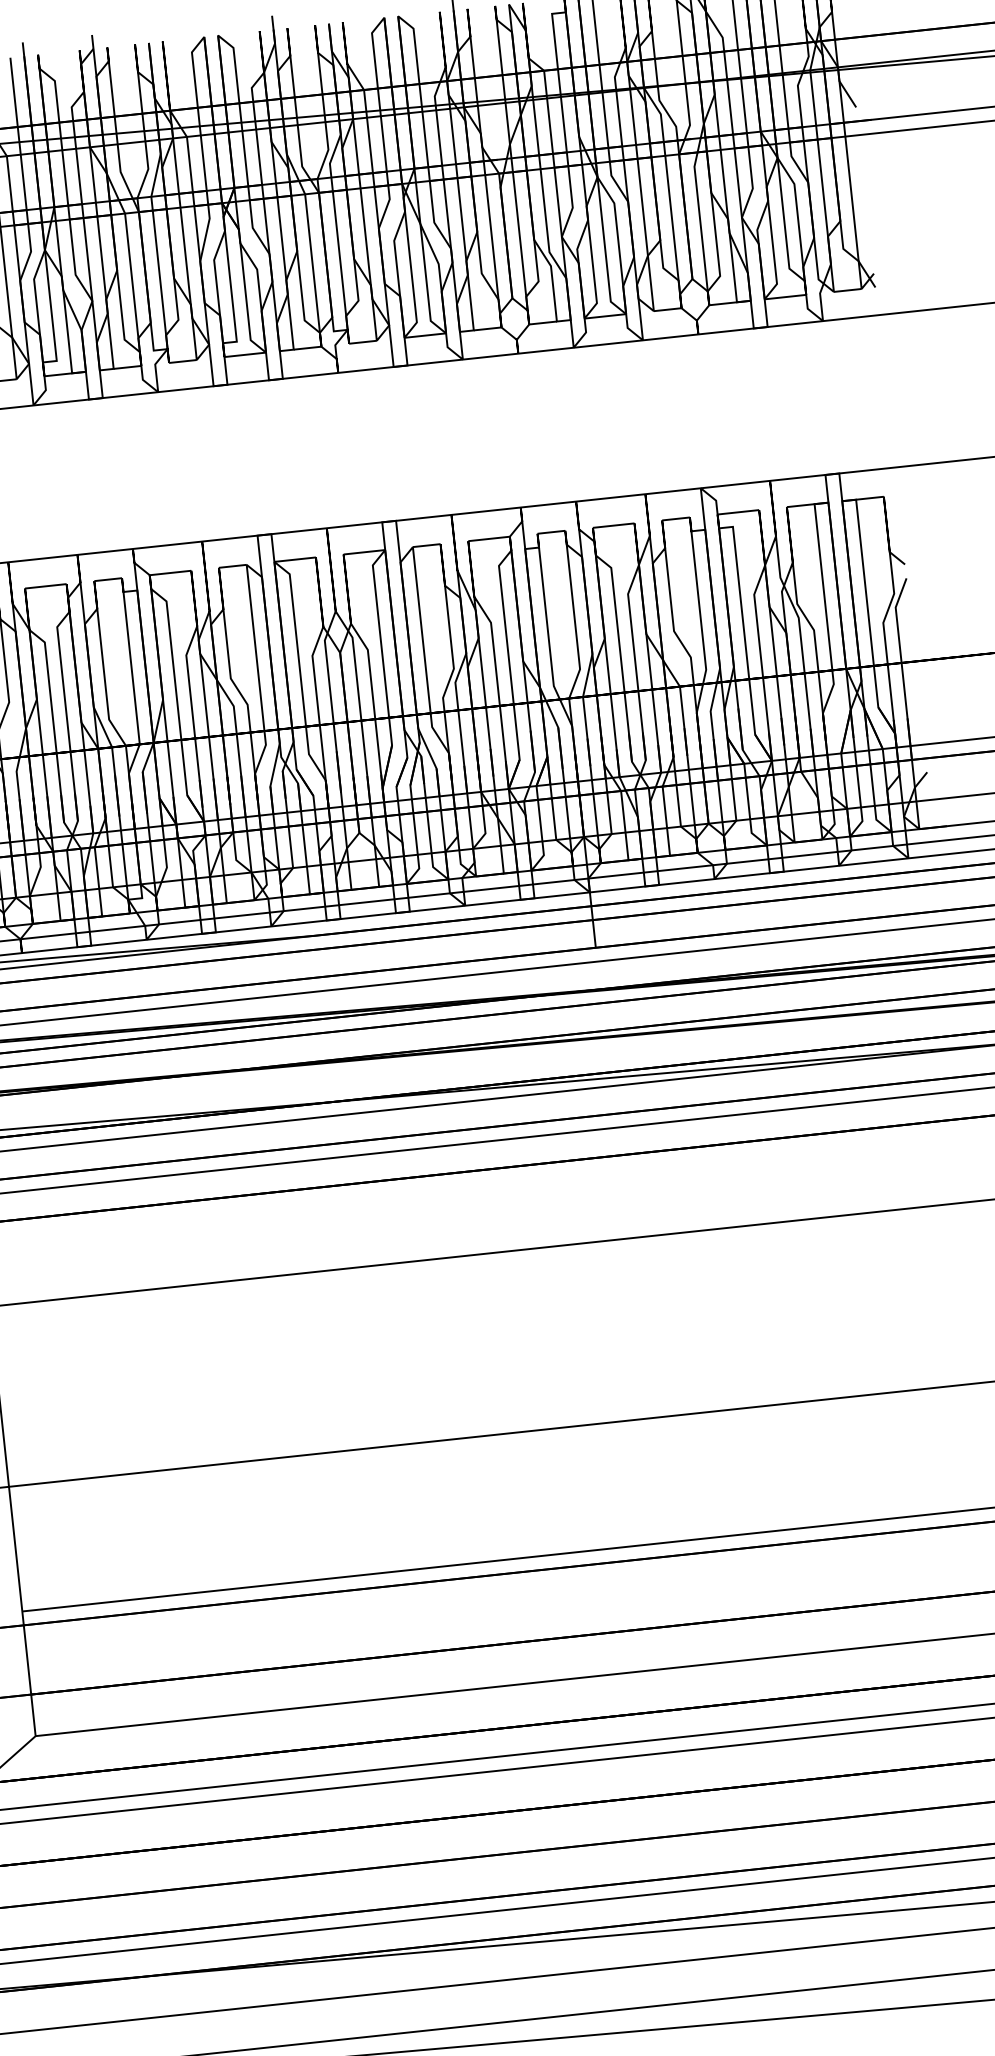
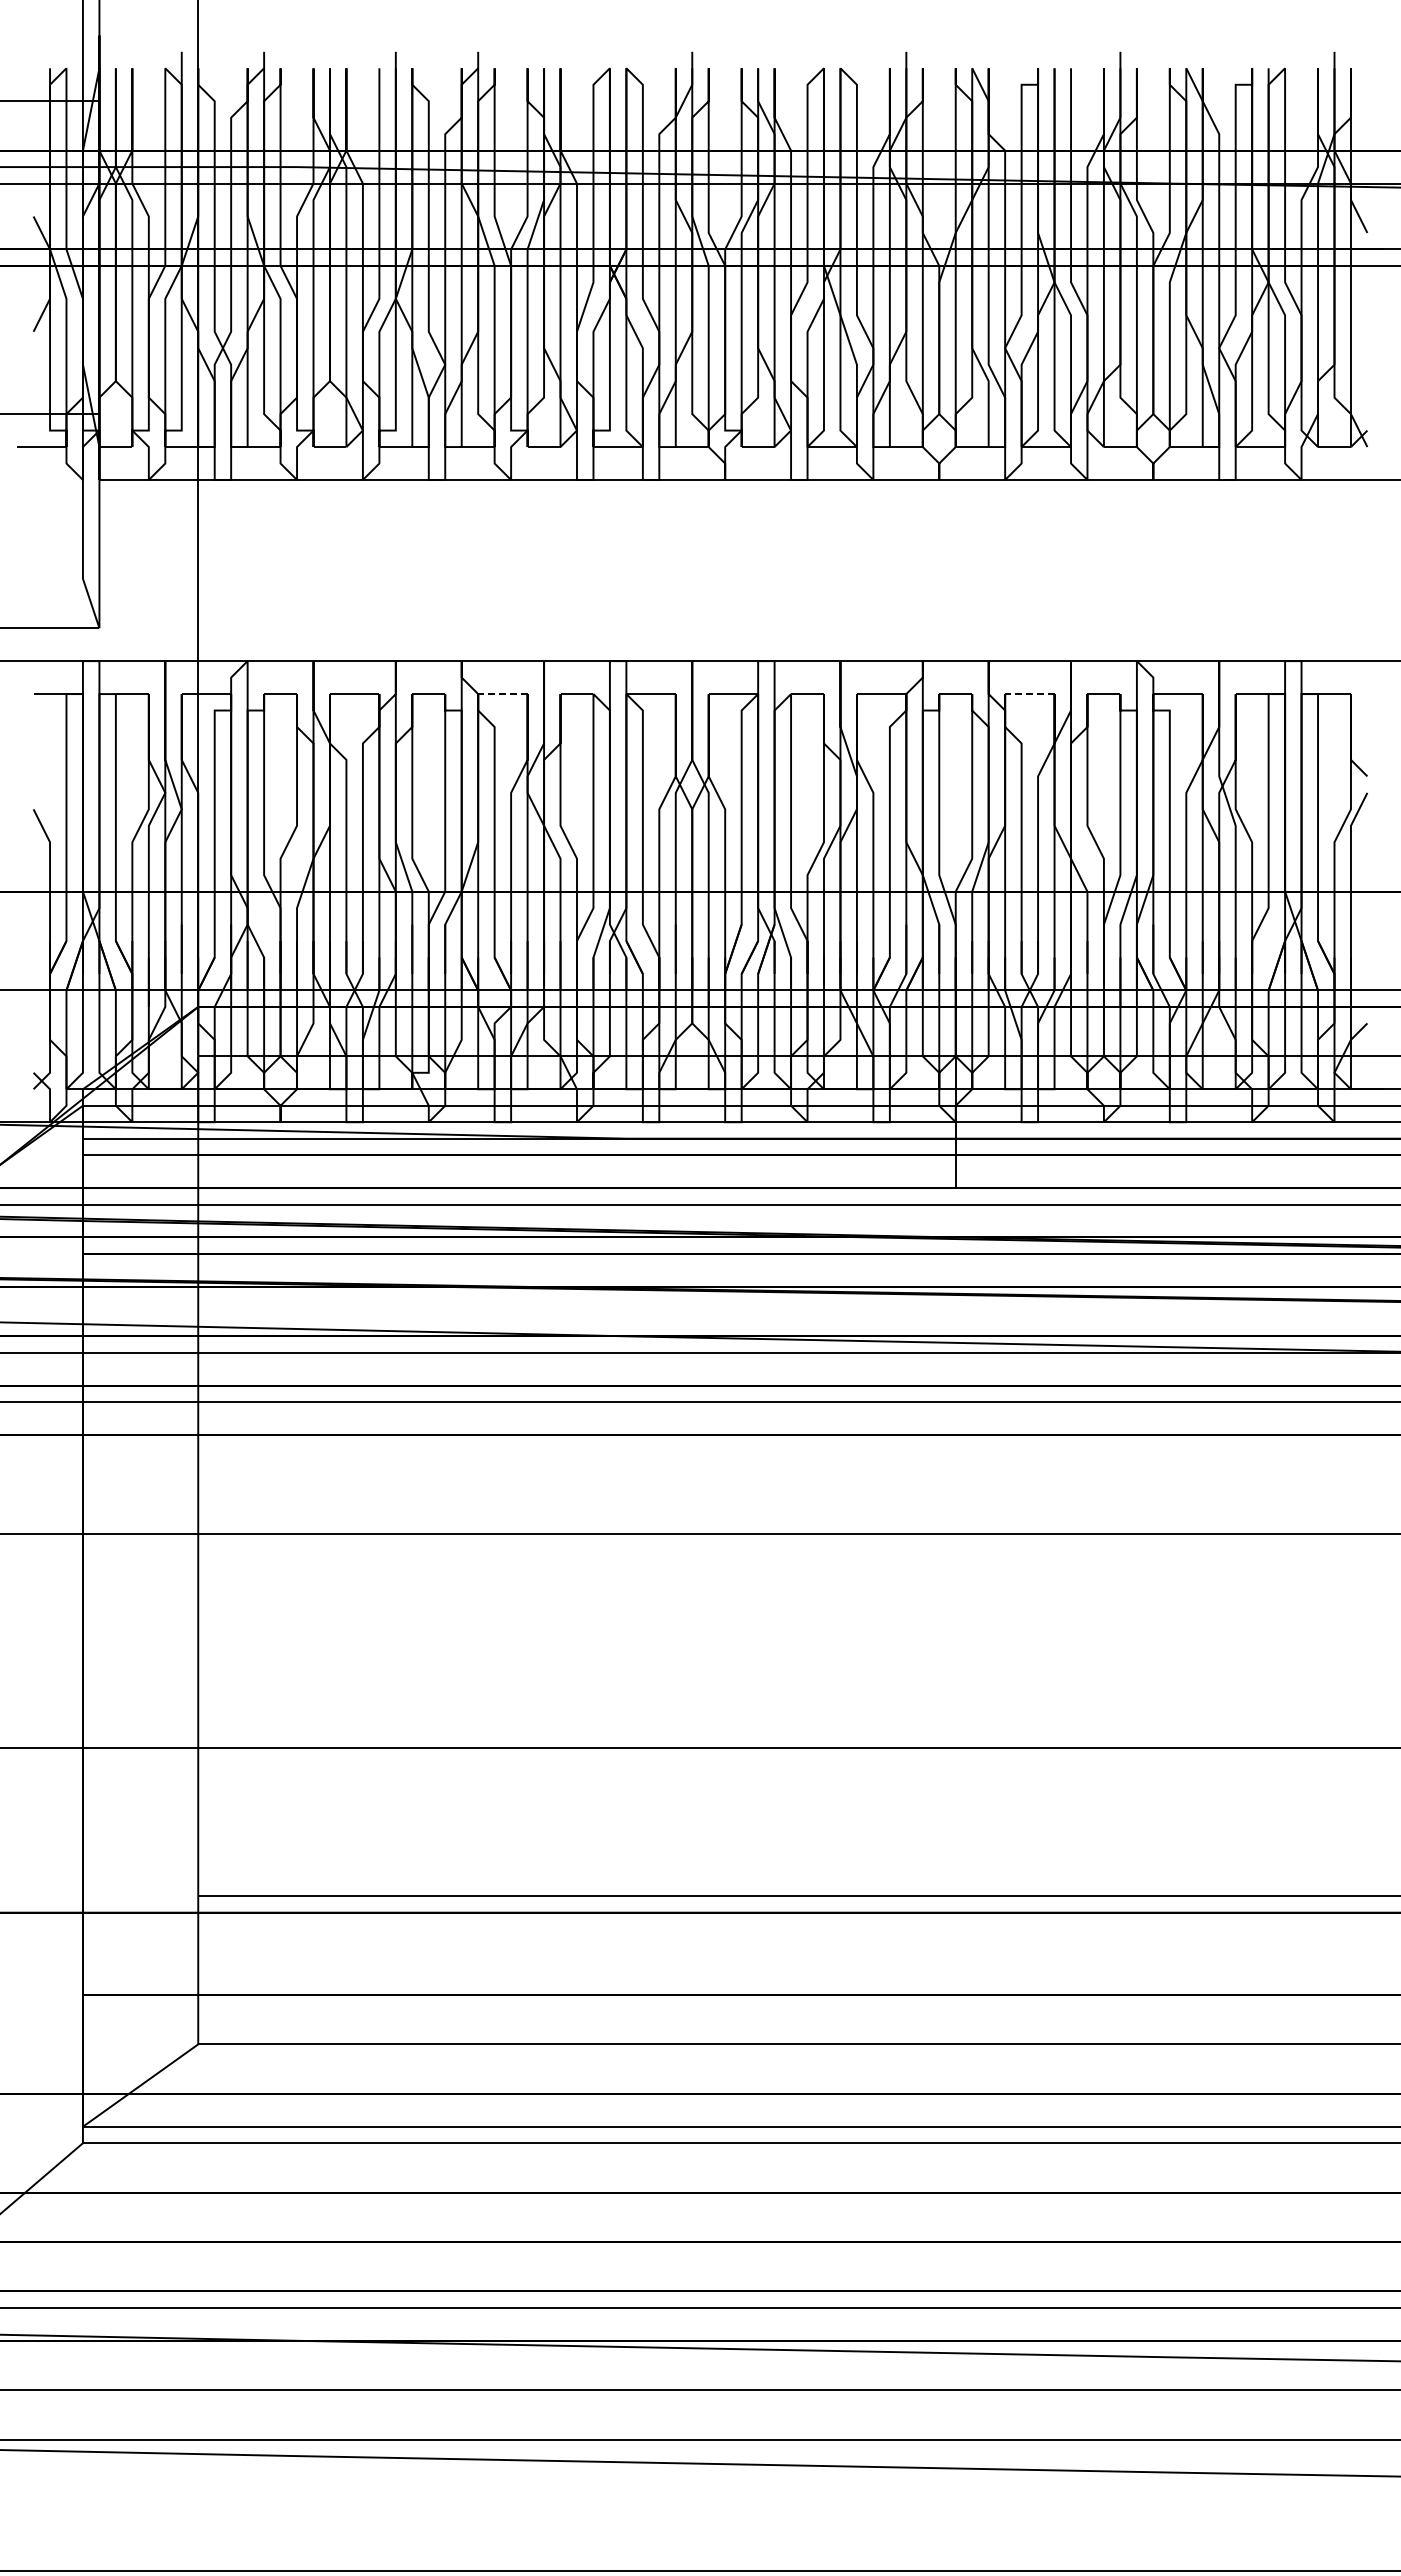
line: (613, 526) -> (1029, 694), solid -> dashed
line: (170, 573) -> (502, 694), solid -> dashed

